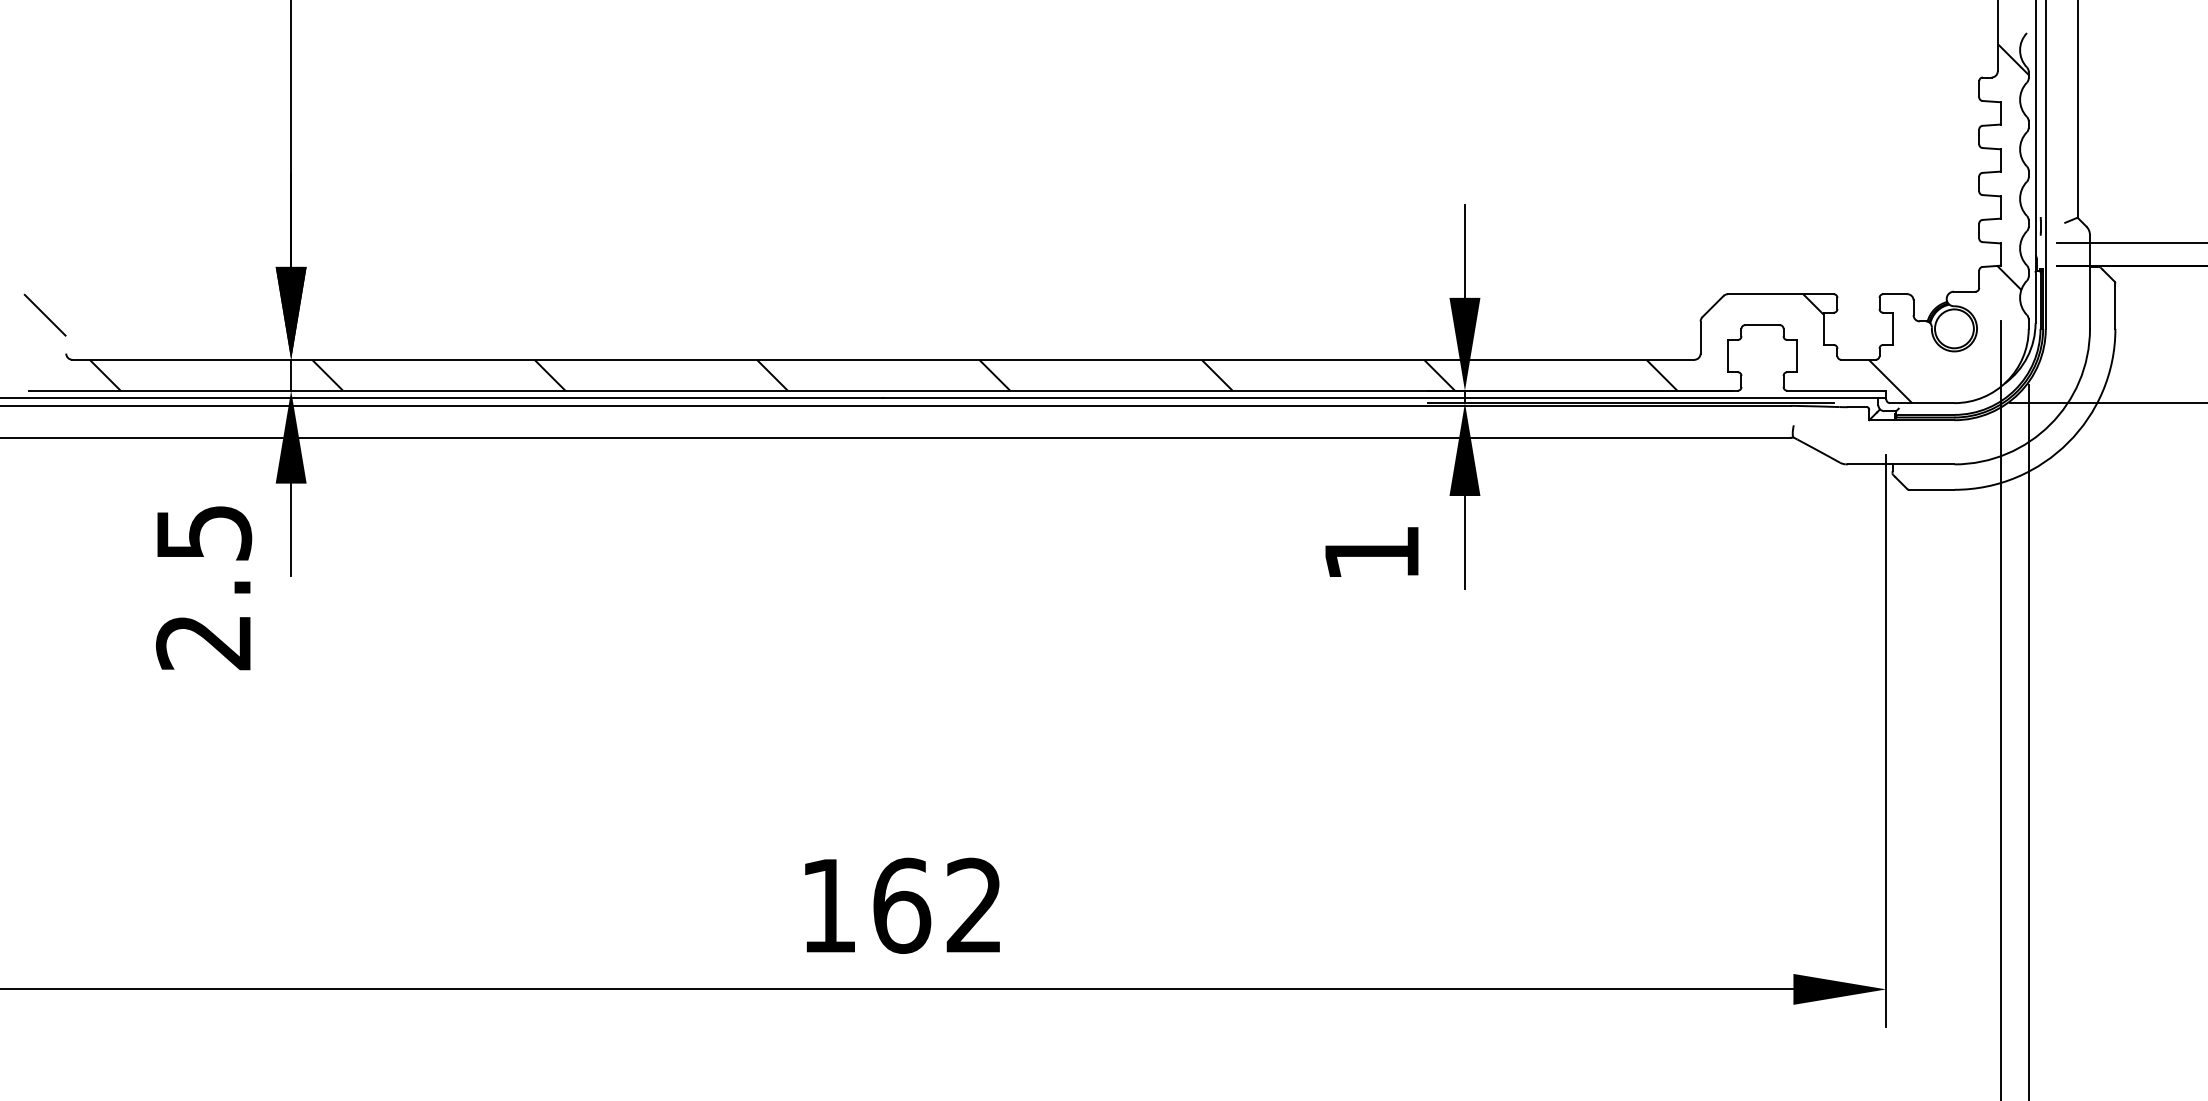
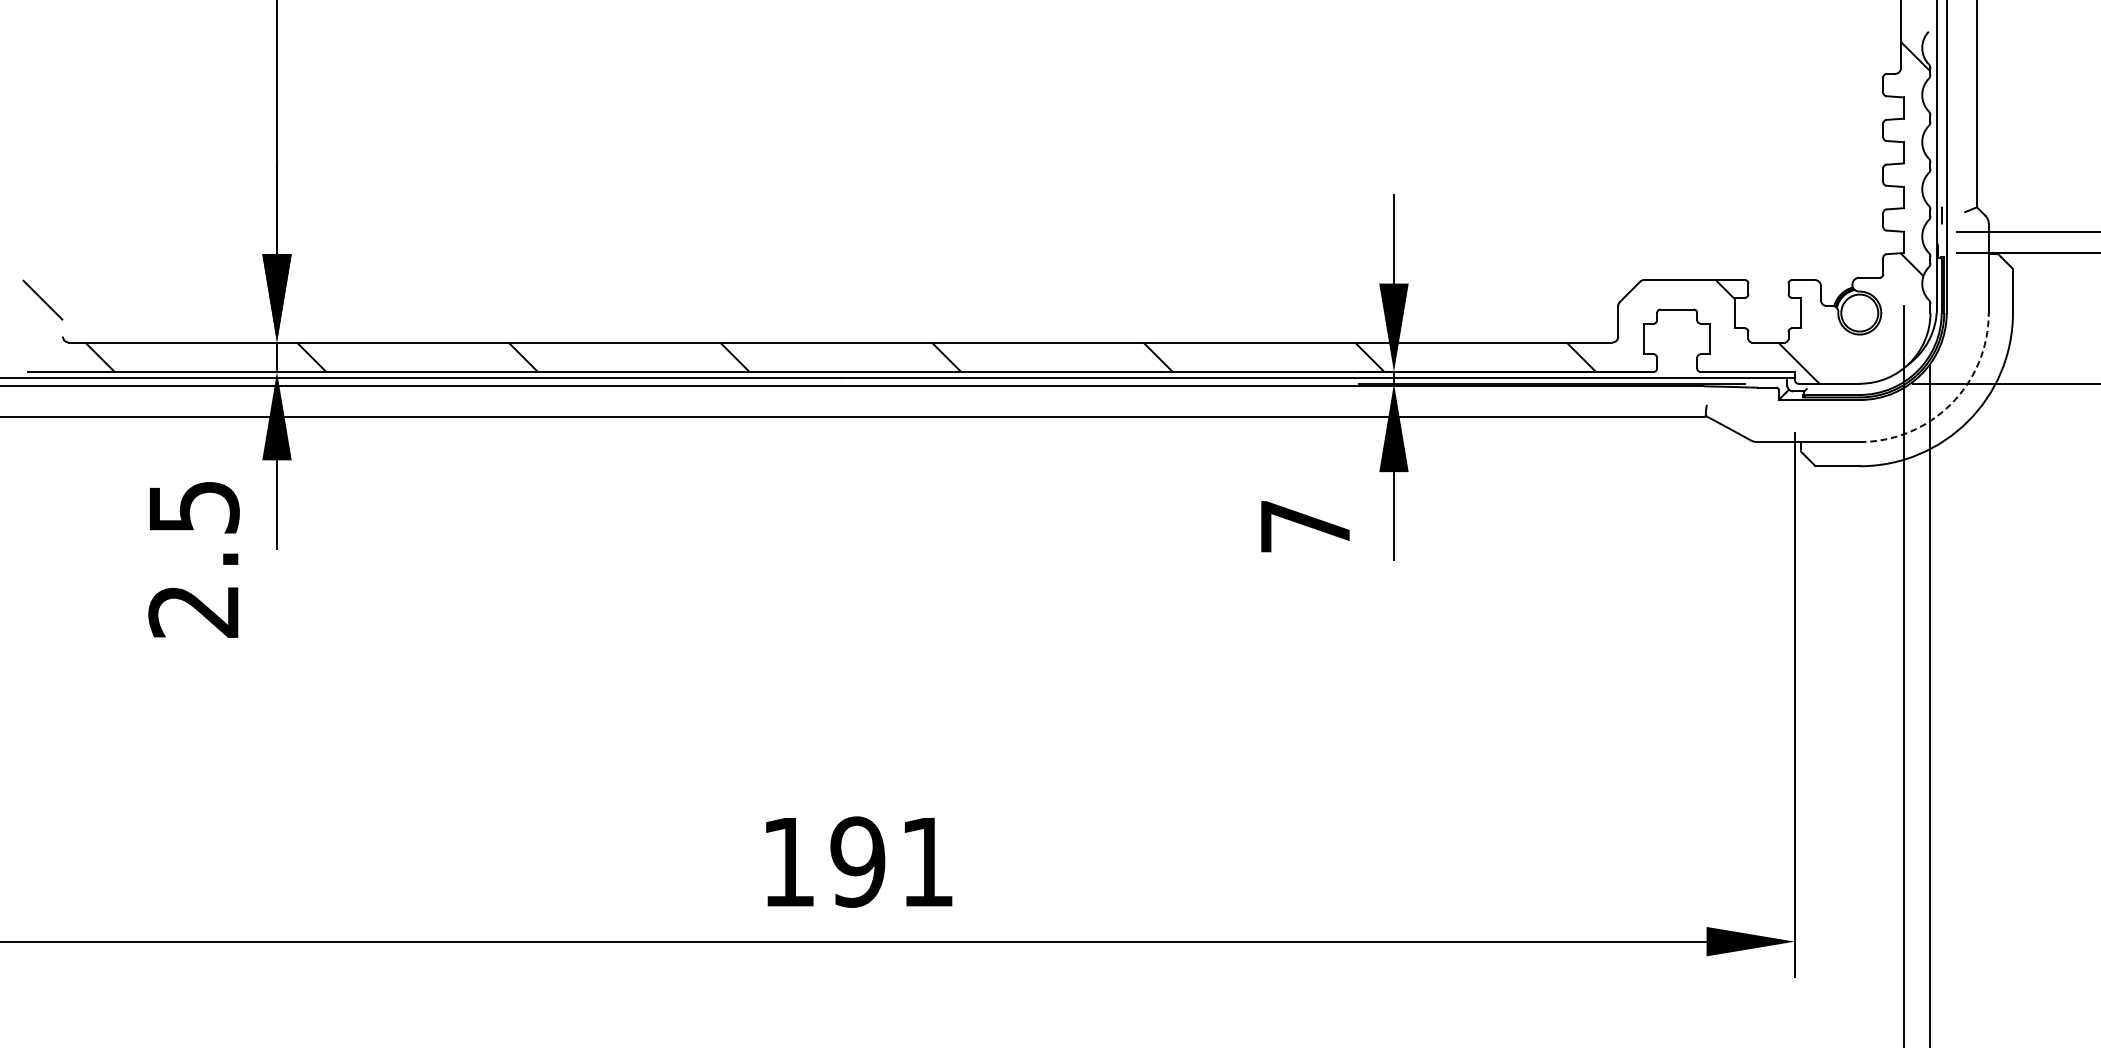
arc: (2050, 424) -> (1951, 404), solid -> dashed
text: (1371, 553) -> (1305, 526), 1 -> 7
text: (936, 905) -> (891, 861), 162 -> 191

